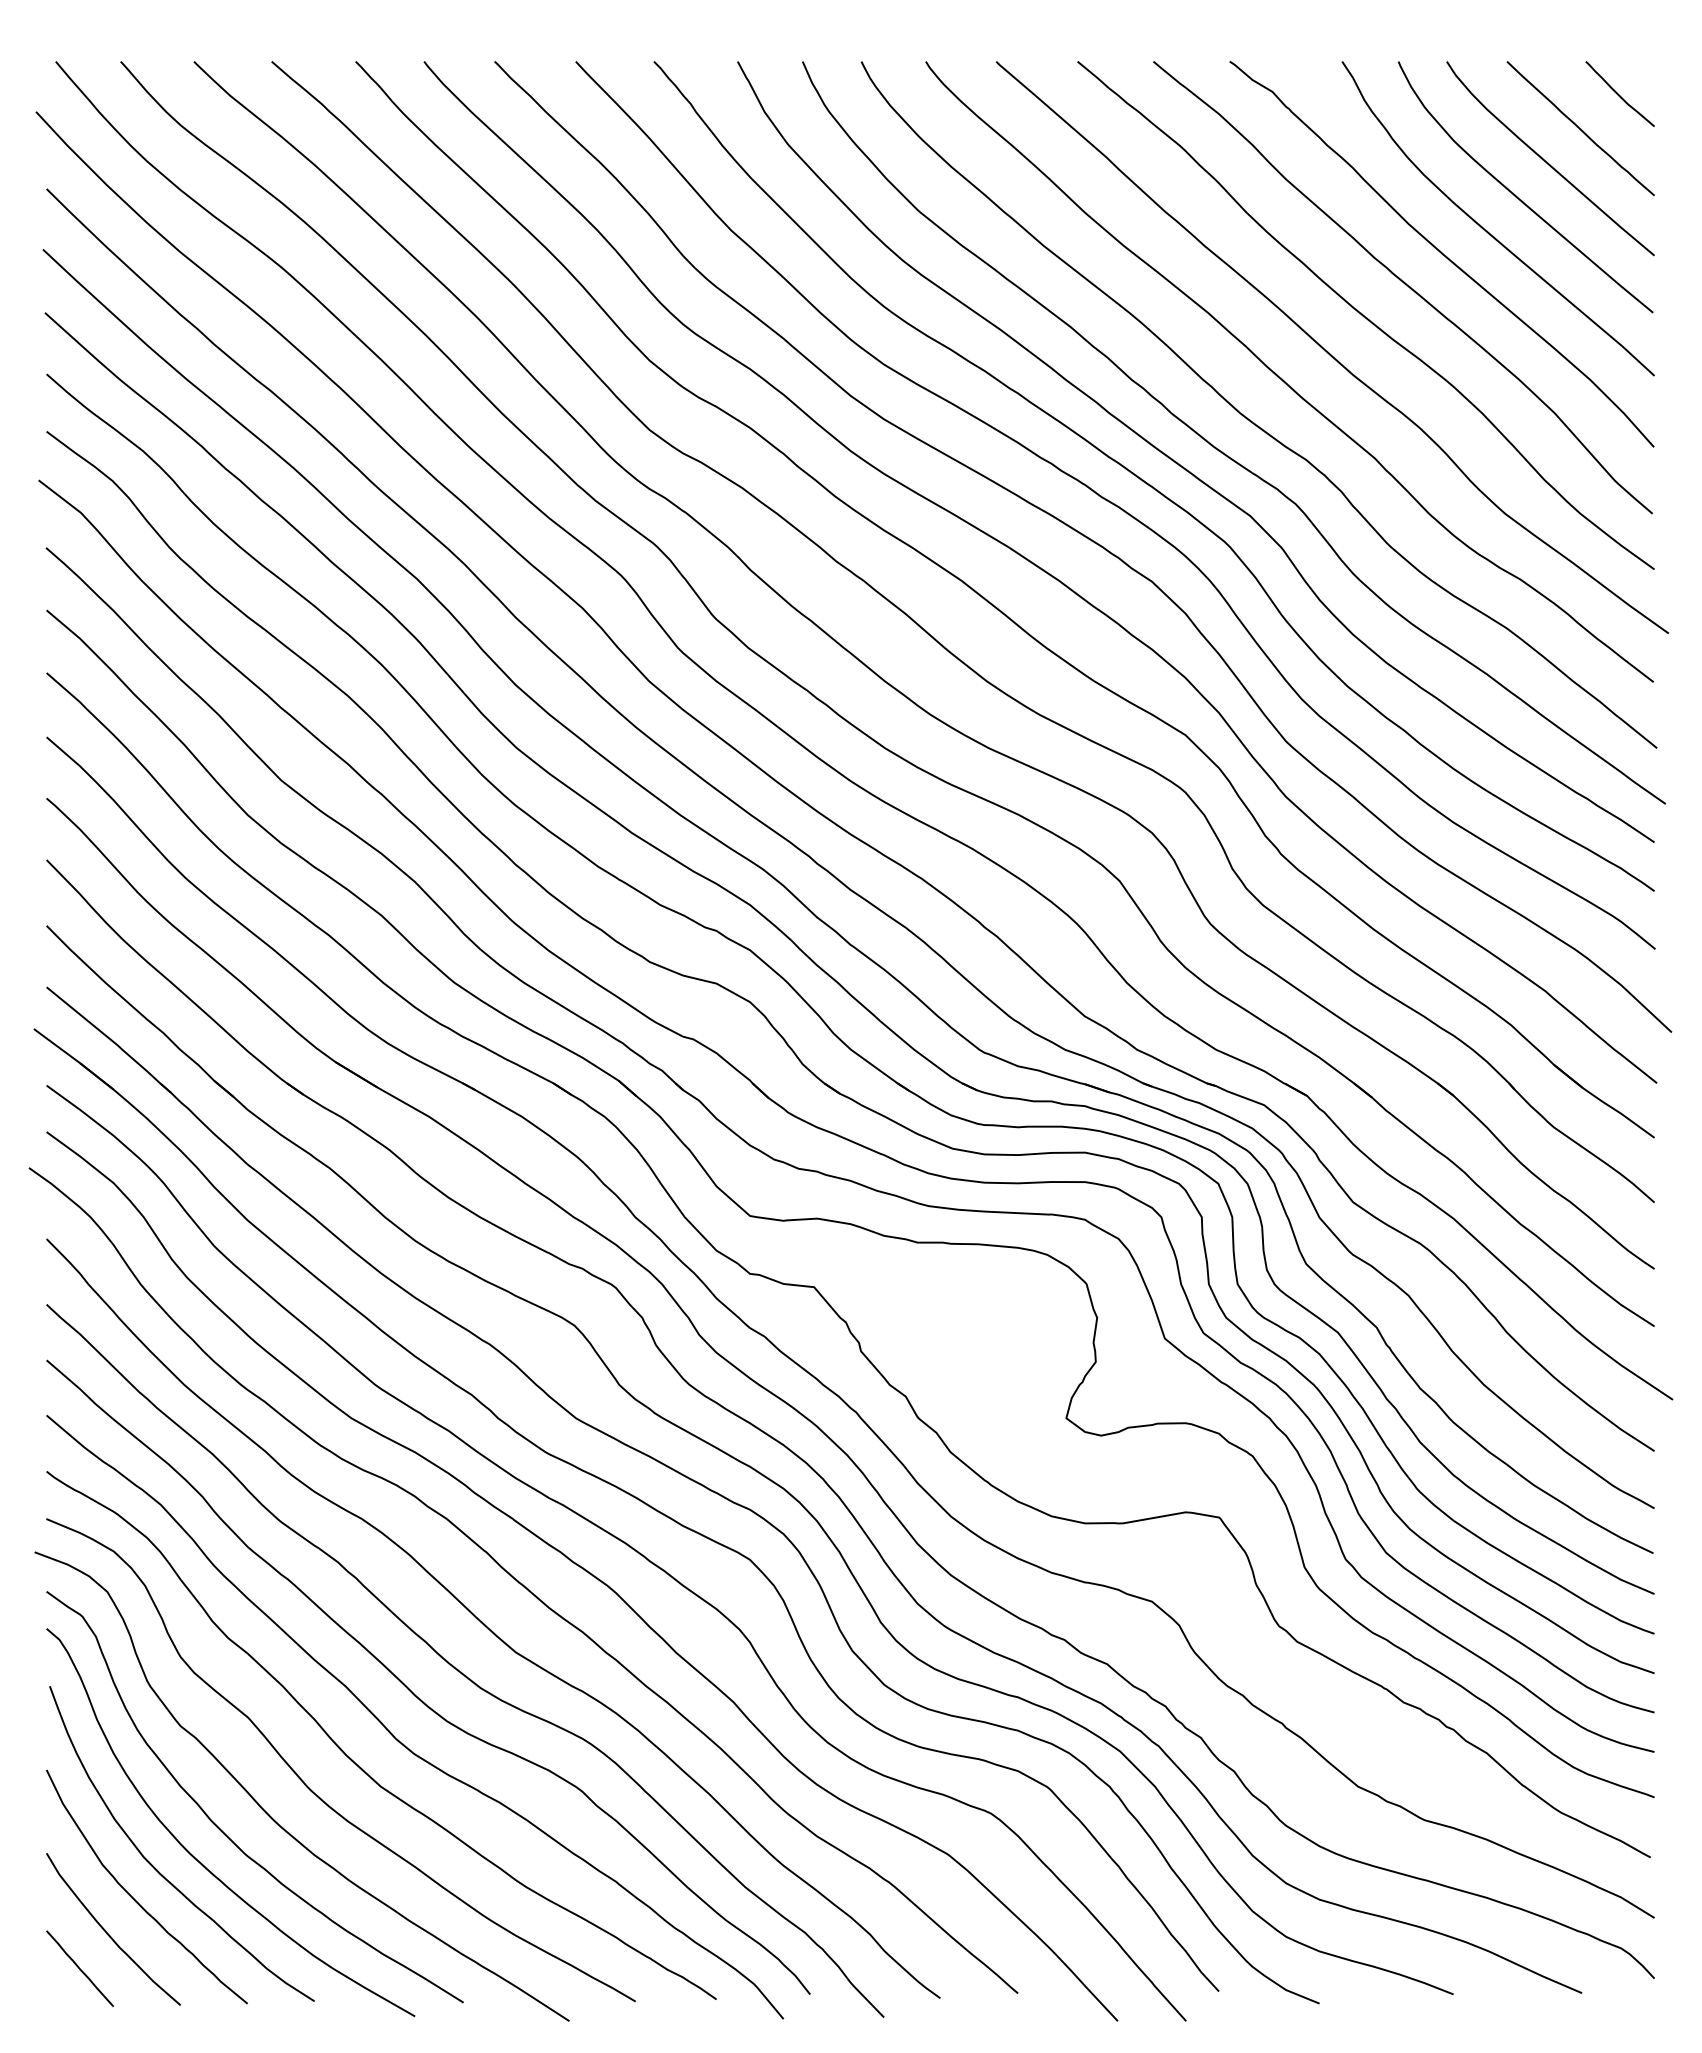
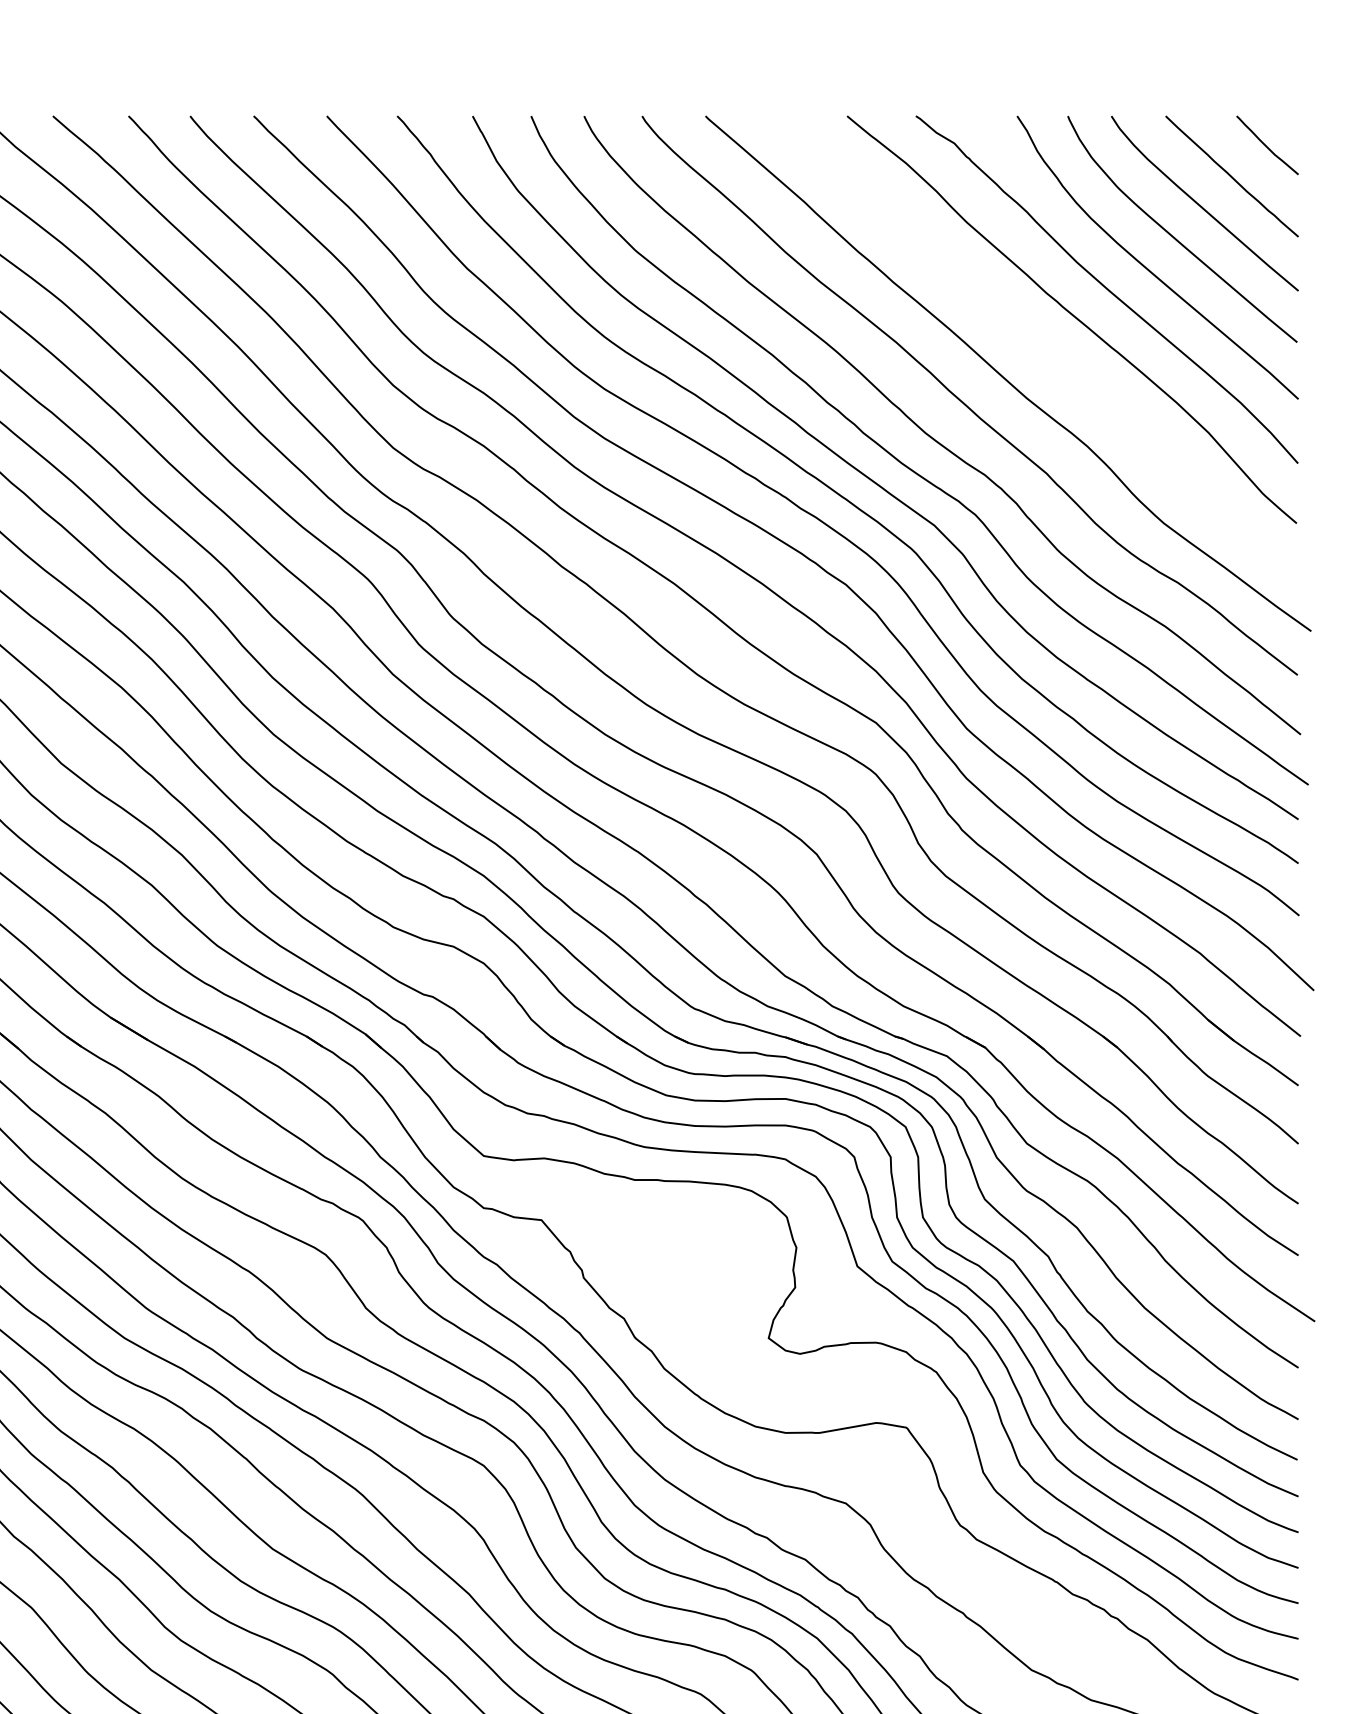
curve: (1364, 315) -> (1037, 344), removed

